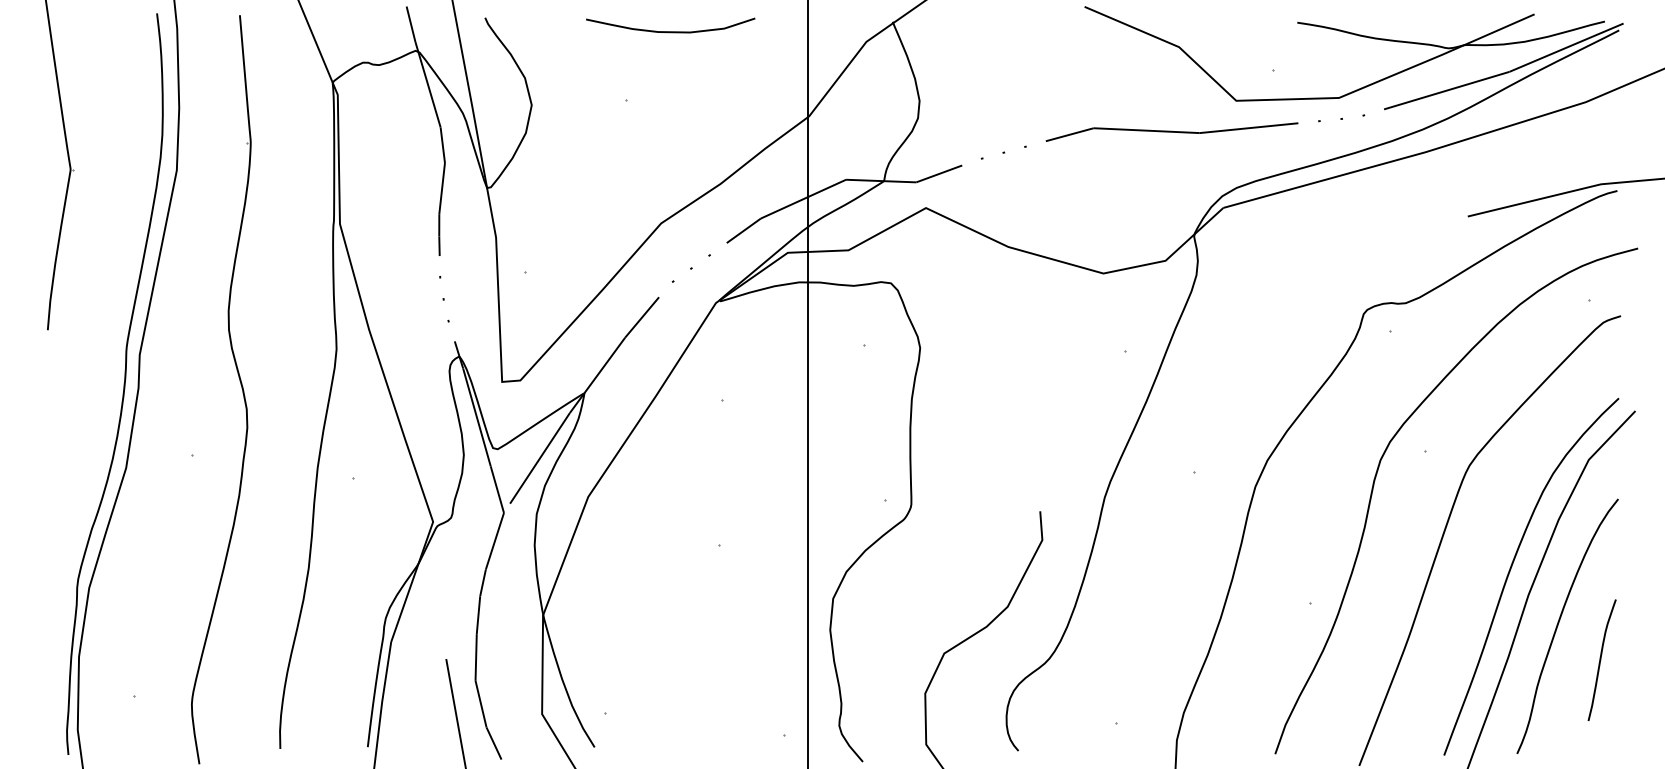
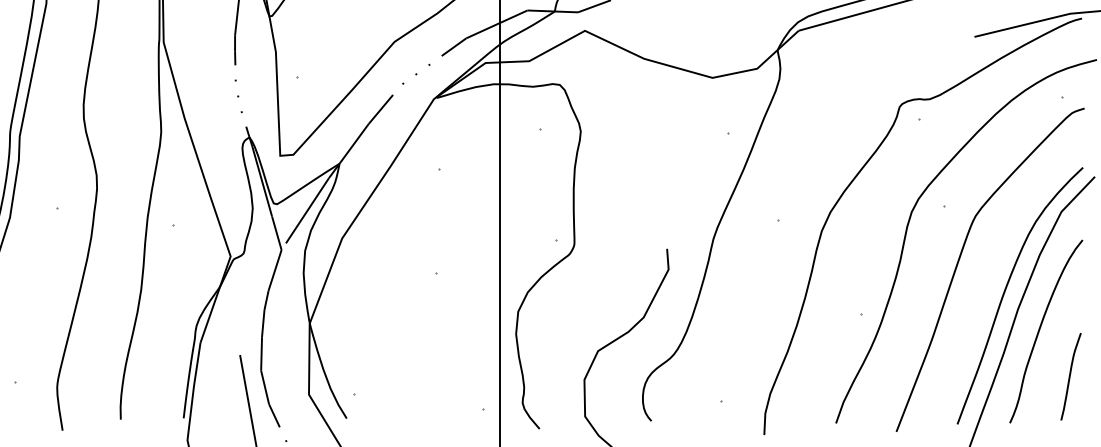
curve: (1601, 659) -> (1070, 376), moved

